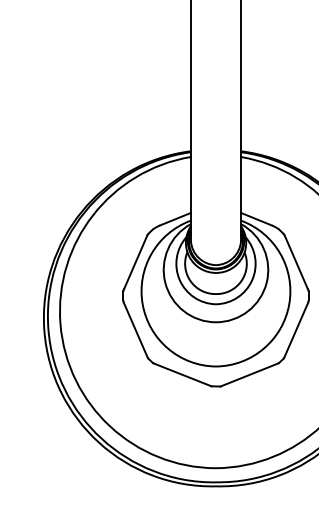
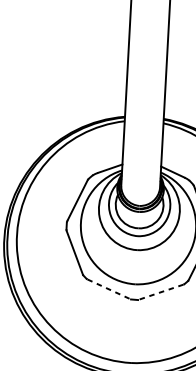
line: (182, 374) -> (109, 289), solid -> dashed
line: (249, 375) -> (160, 292), solid -> dashed

